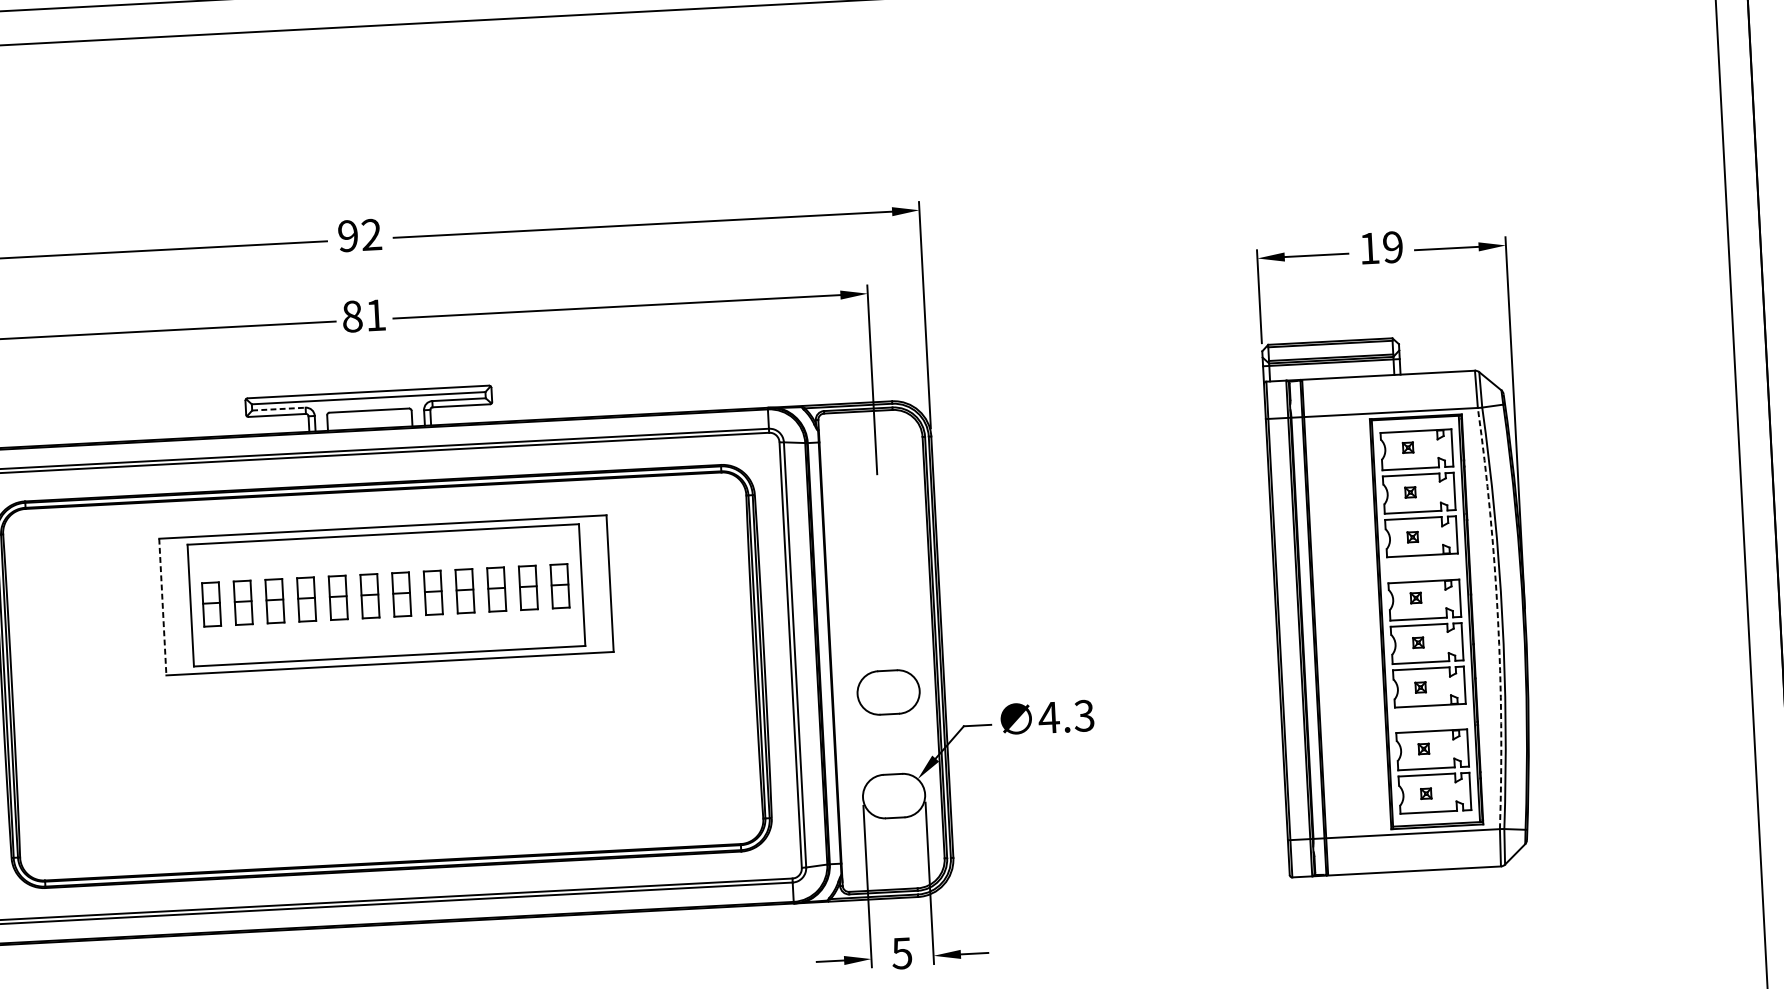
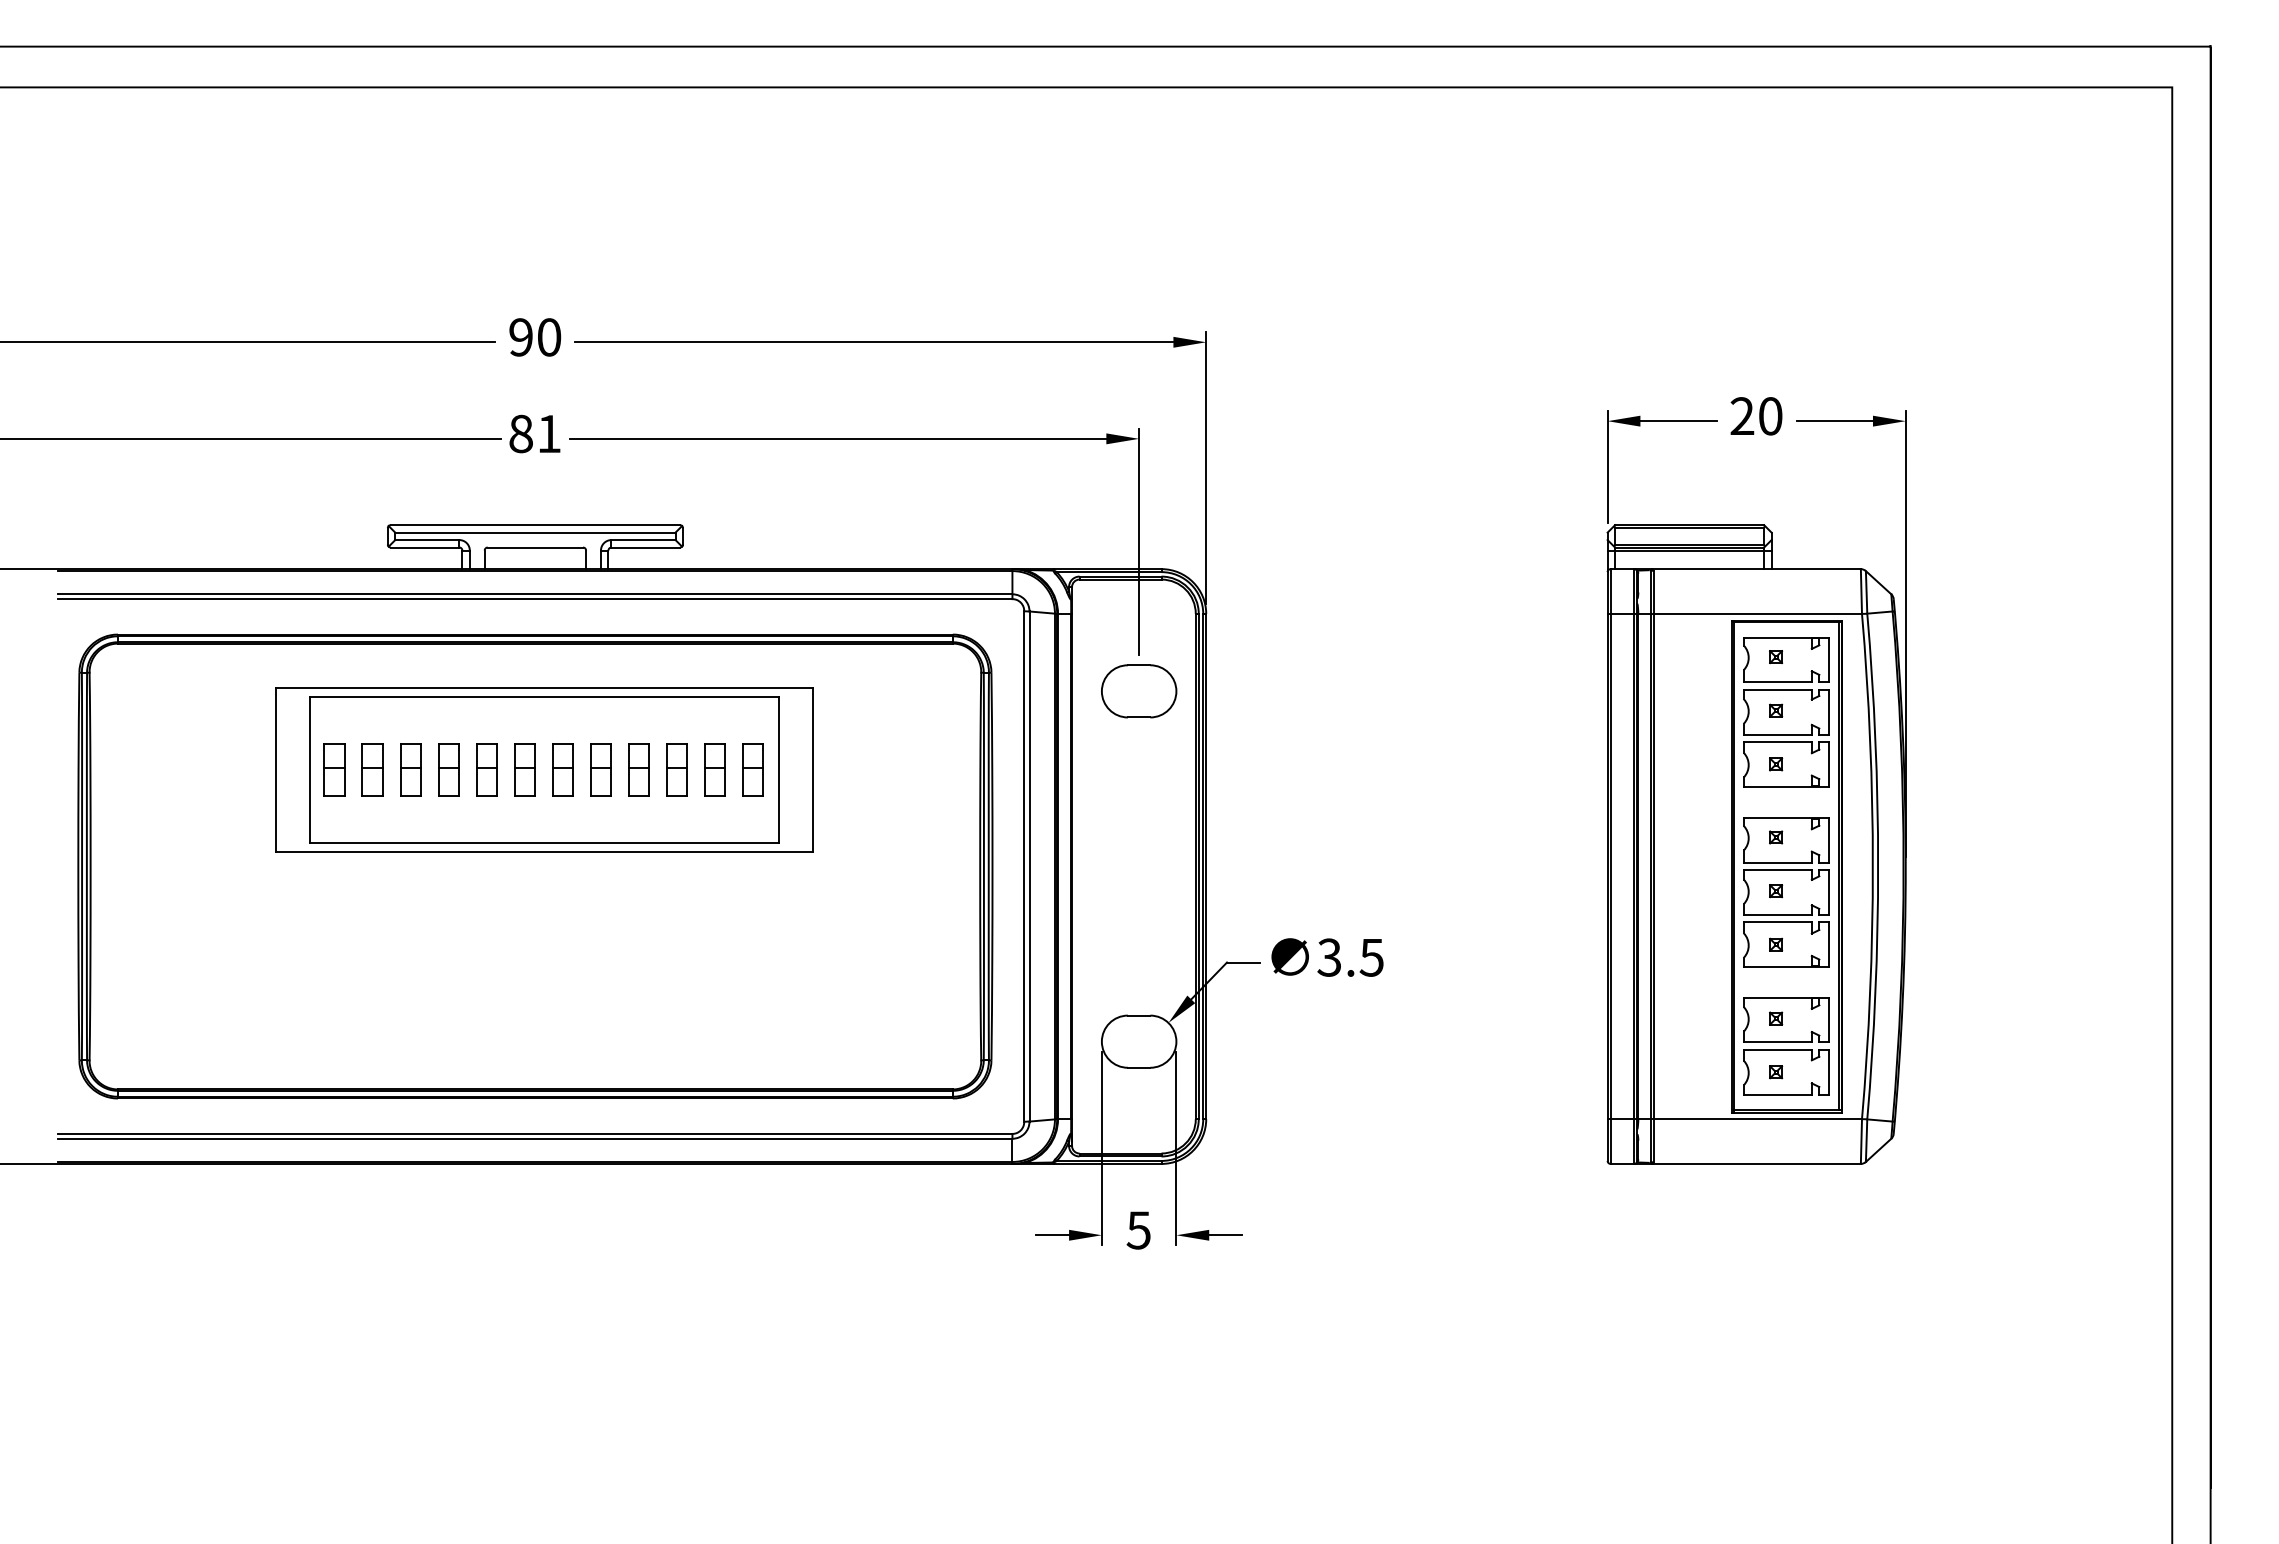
text: (371, 234) -> (549, 337), 92 -> 90
text: (1381, 248) -> (1756, 416), 19 -> 20
line: (279, 409) -> (427, 540), dashed -> solid
line: (163, 606) -> (276, 769), dashed -> solid
arc: (1497, 618) -> (1872, 866), dashed -> solid
part: (888, 692) -> (1139, 691), moved
text: (1065, 716) -> (1349, 957), 4.3 -> 3.5

